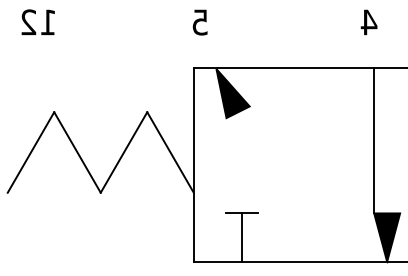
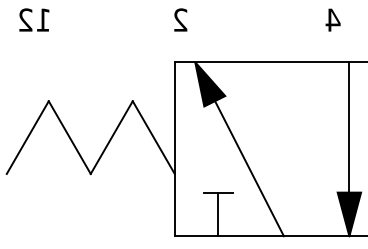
text: (199, 22) -> (179, 20), 5 -> 2
line: (374, 140) -> (349, 126), moved
line: (276, 186) -> (249, 168), added

